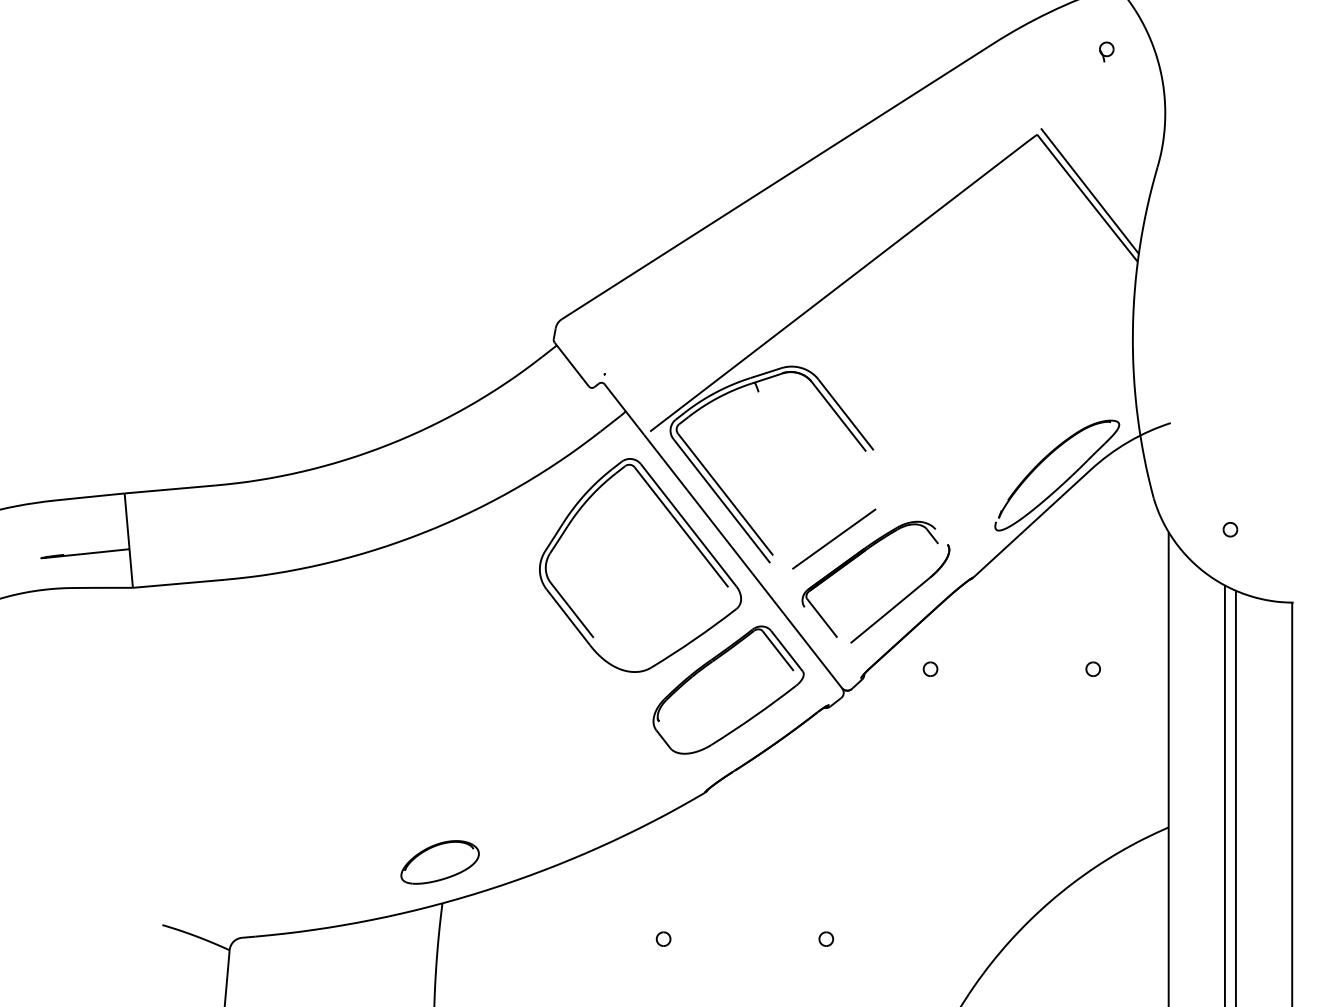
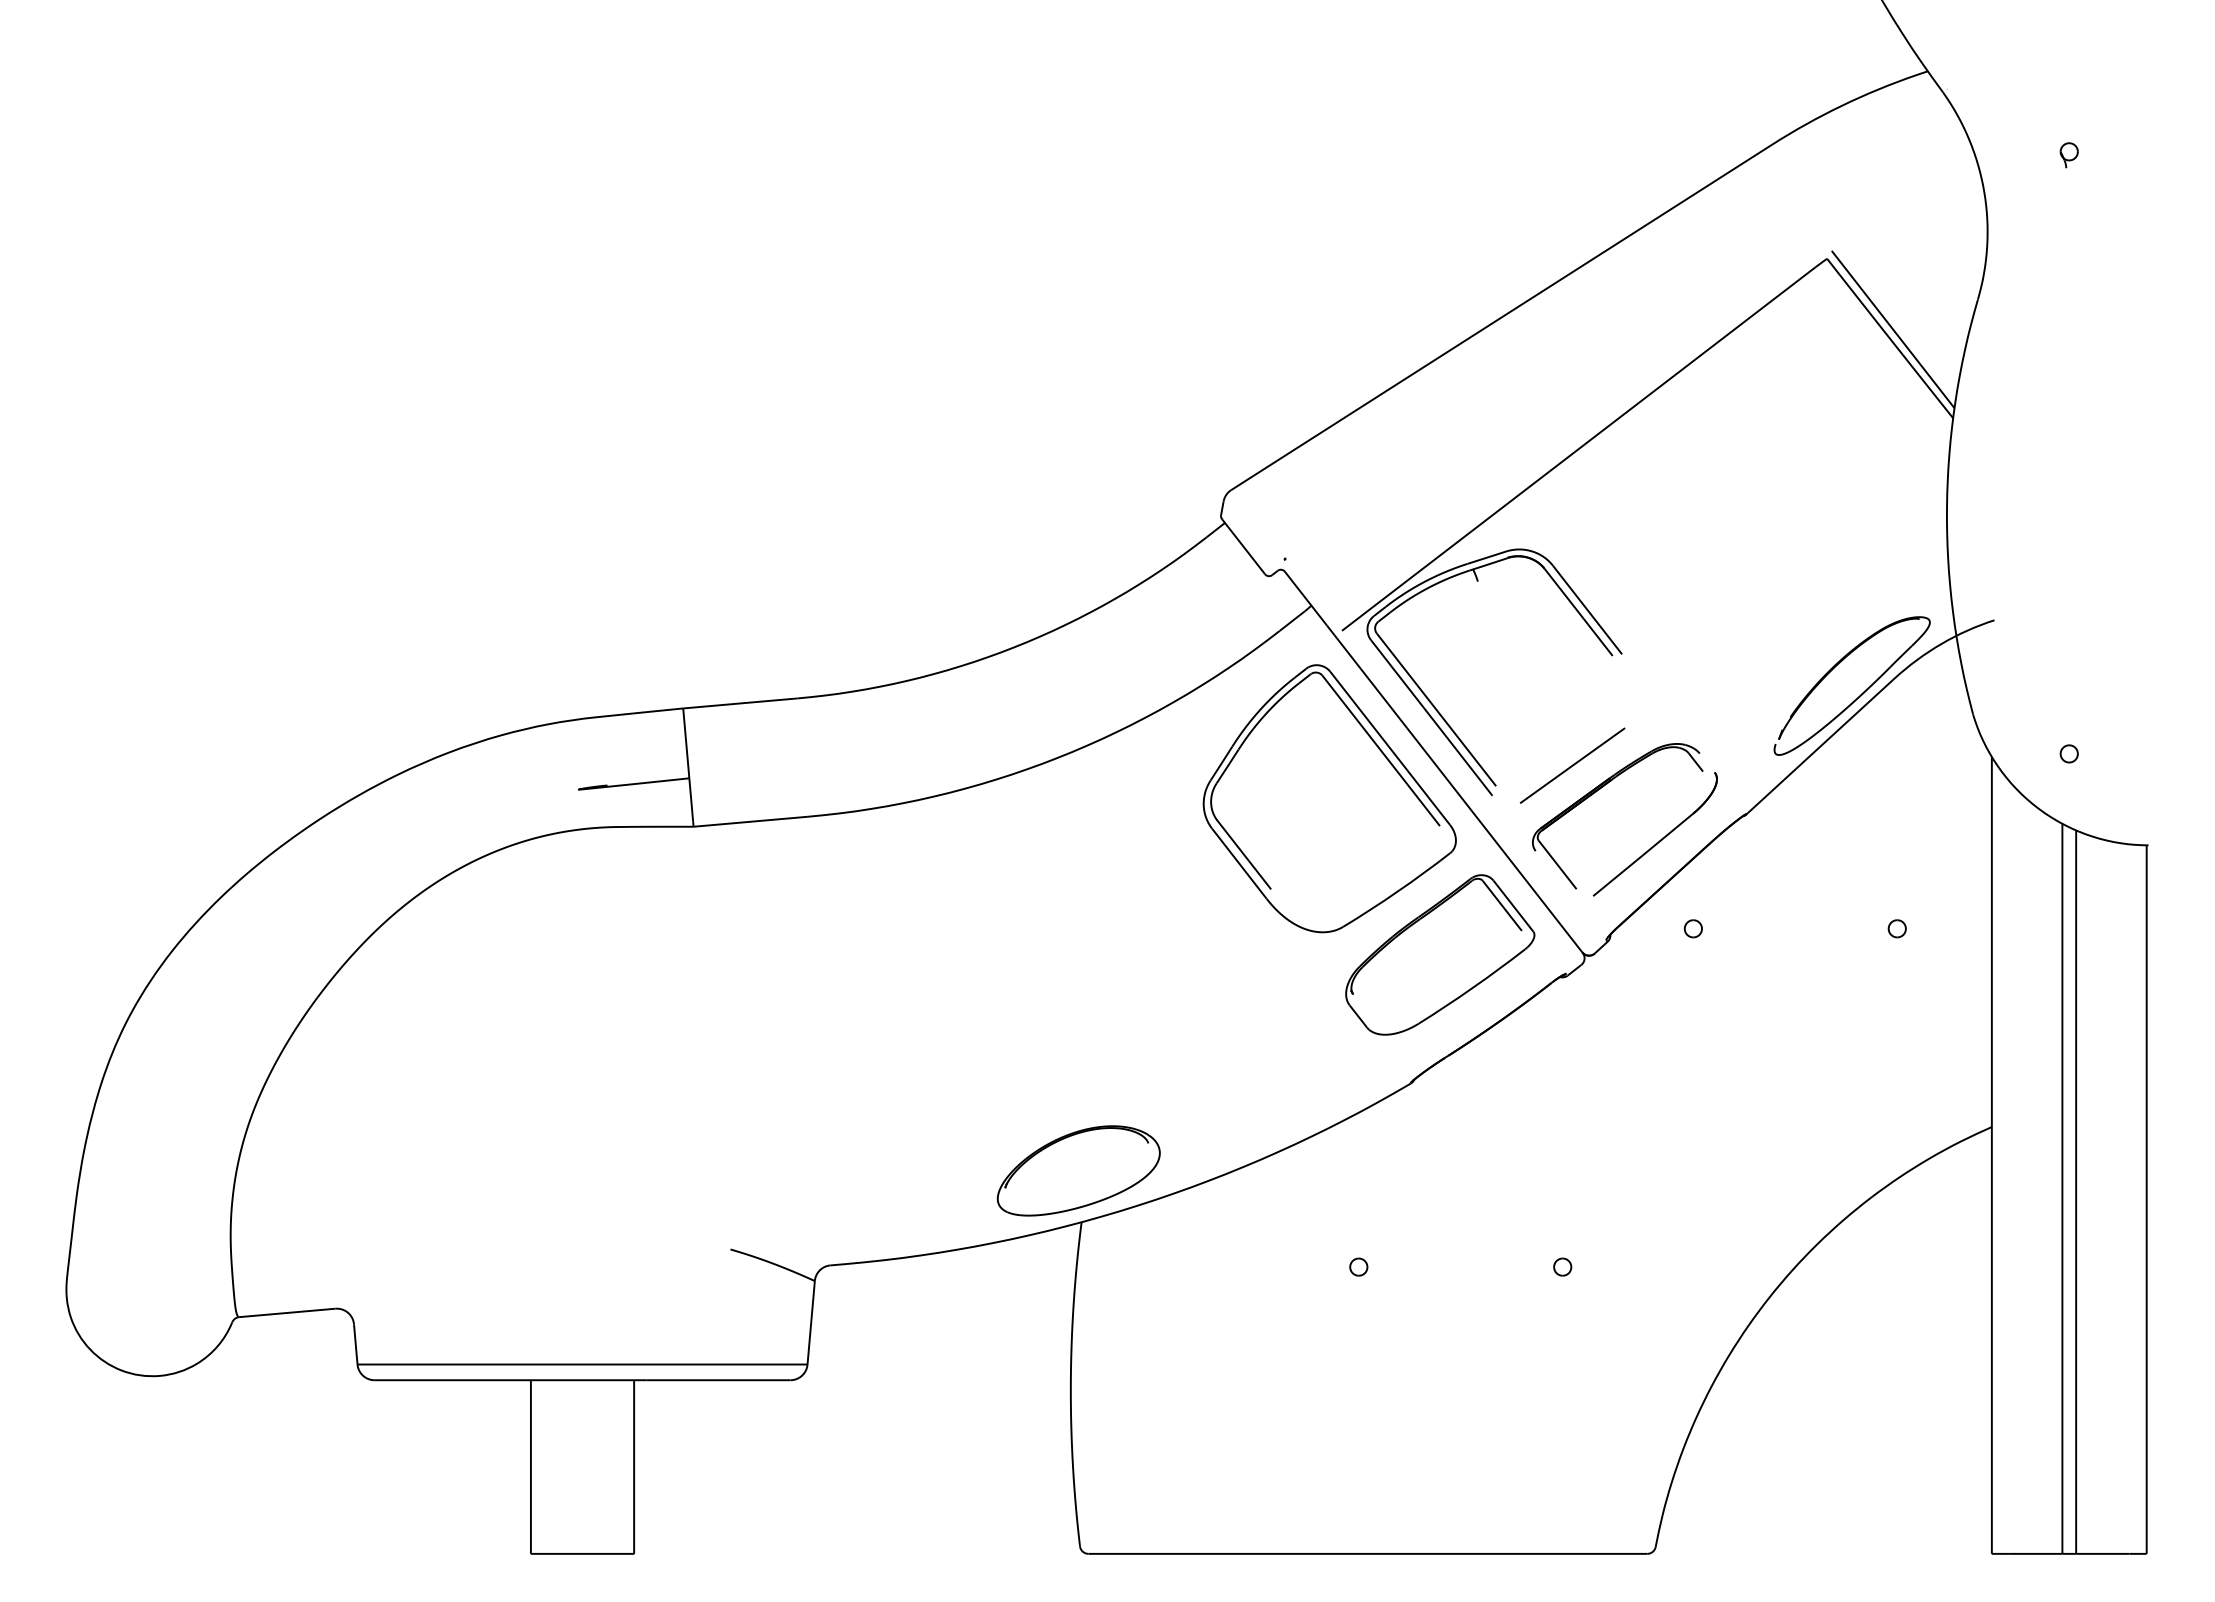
part: (1106, 52) -> (2068, 155), moved
part: (439, 862) -> (1078, 1170), size x1.67

